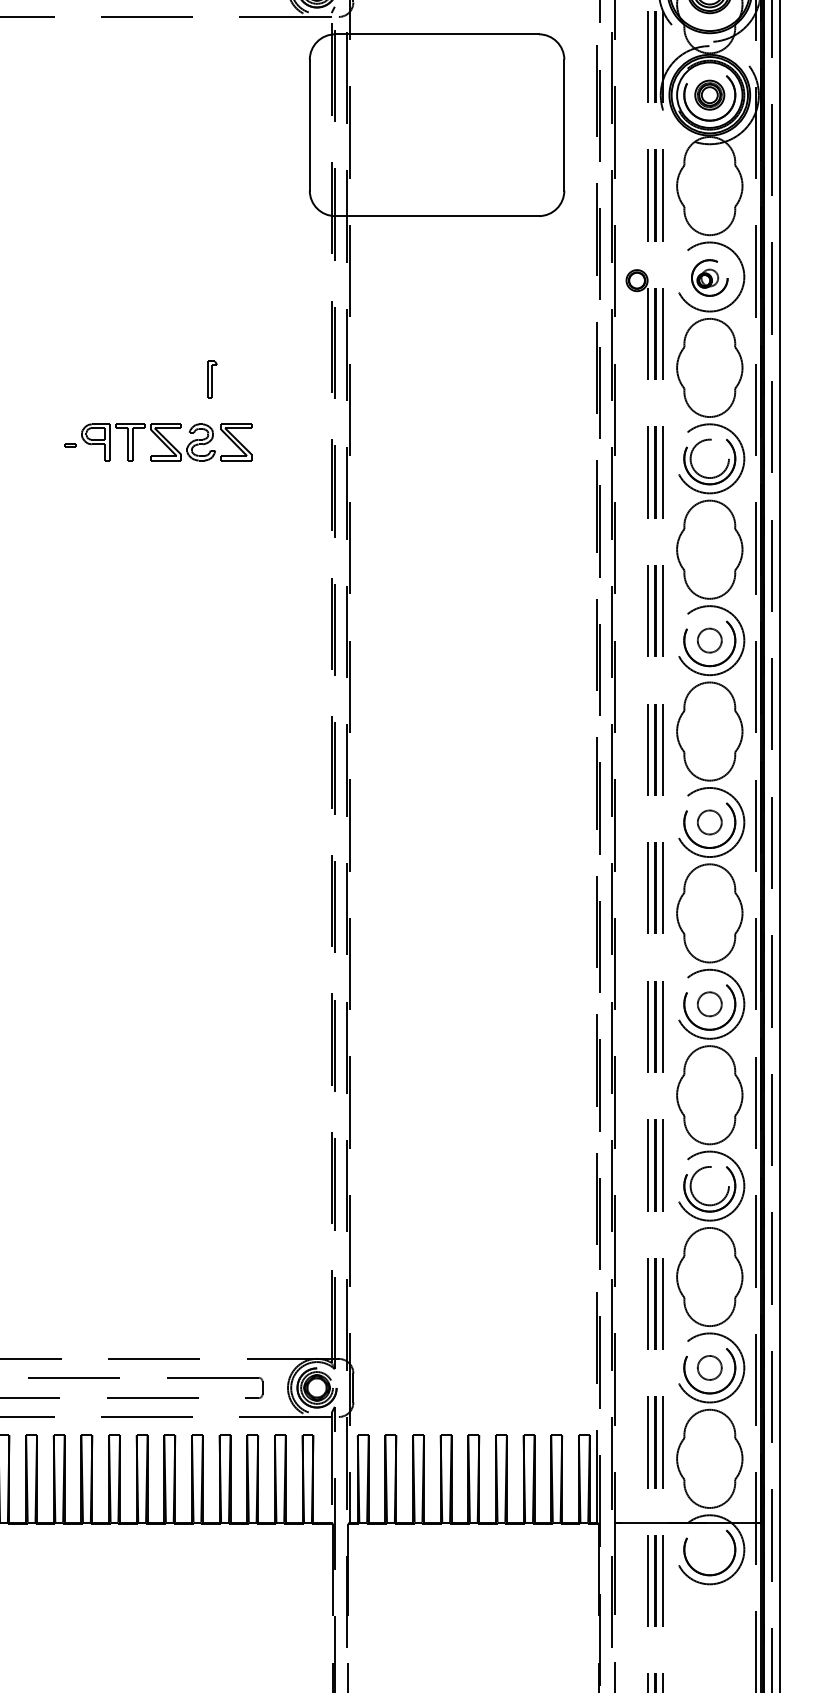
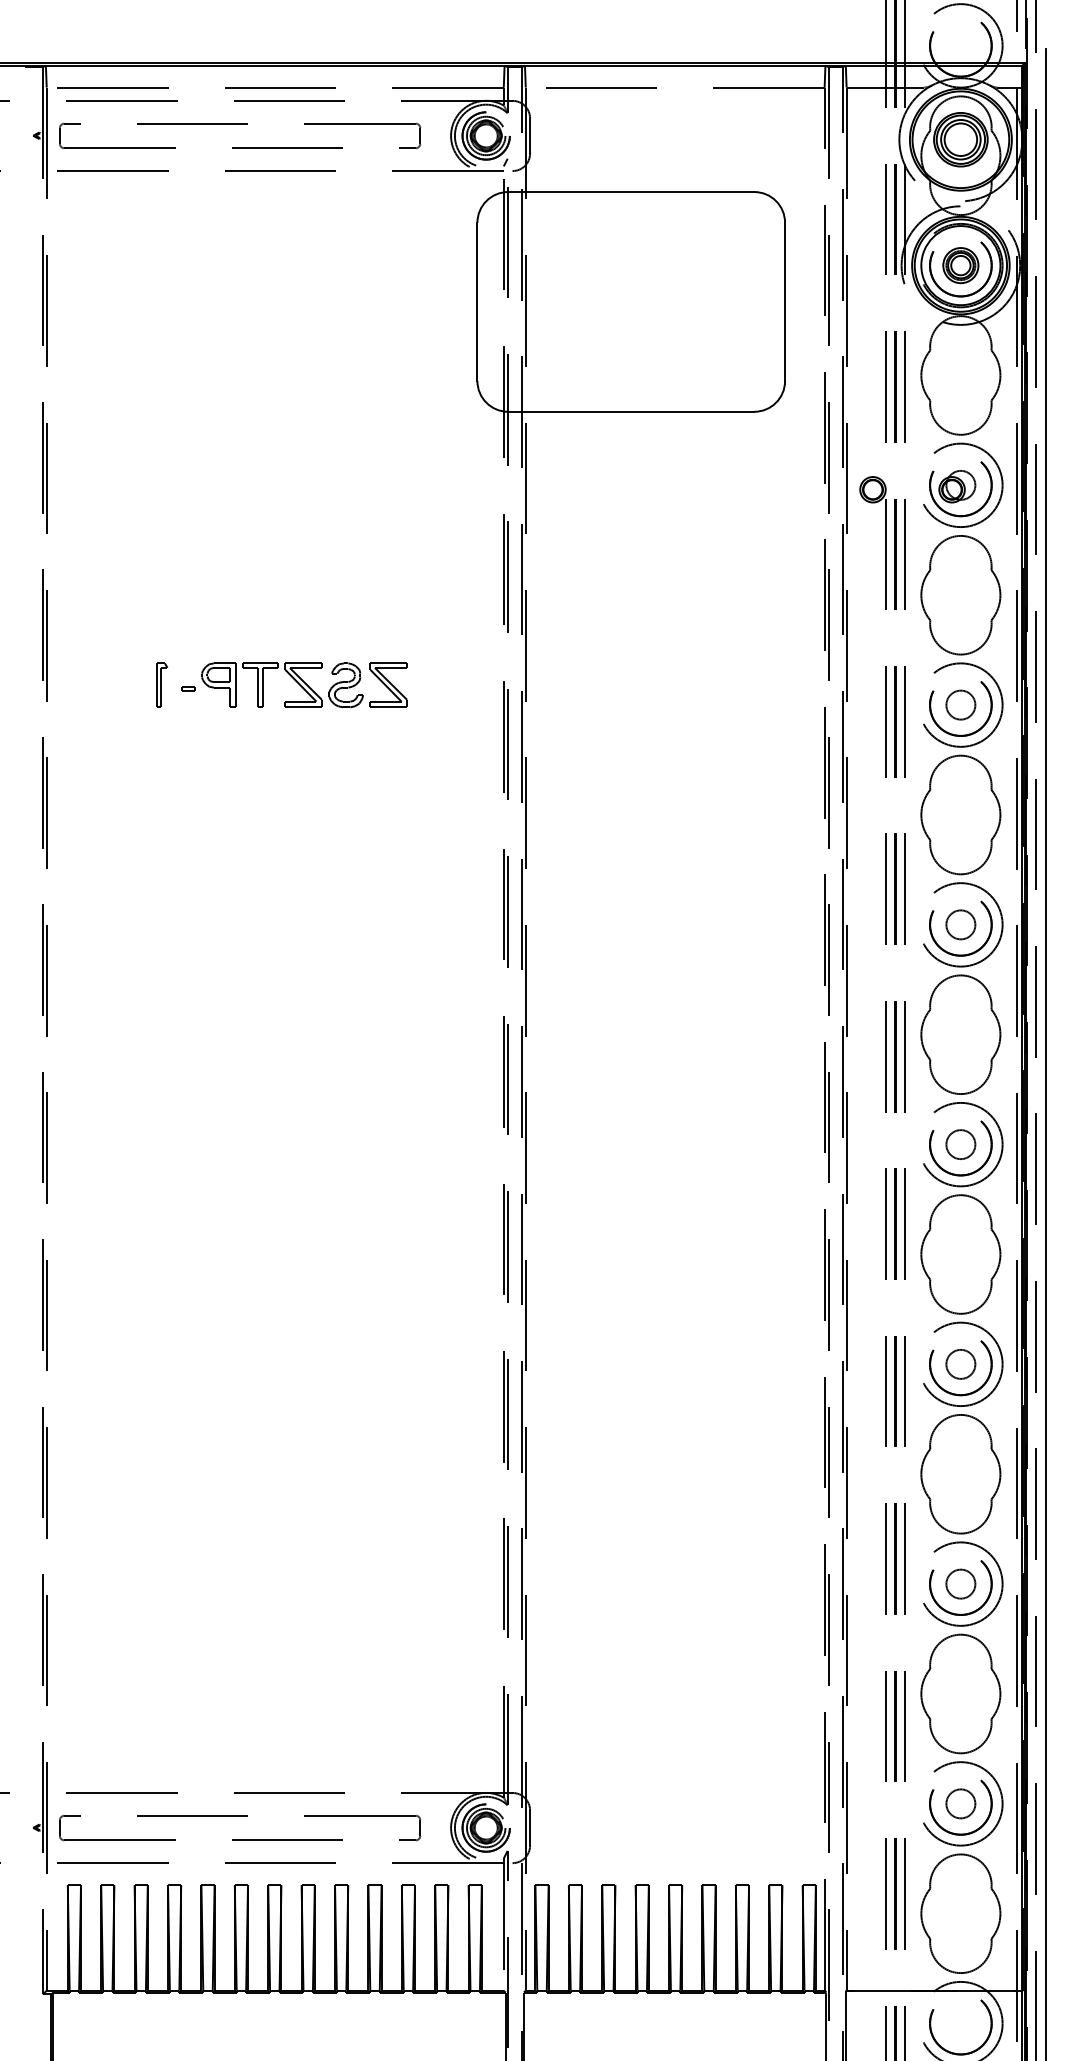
part: (709, 280) -> (960, 489), size x1.43
part: (212, 378) -> (161, 684), moved
circle: (709, 458) -> (960, 704), size x0.62
circle: (709, 1185) -> (960, 1583), size x0.62

